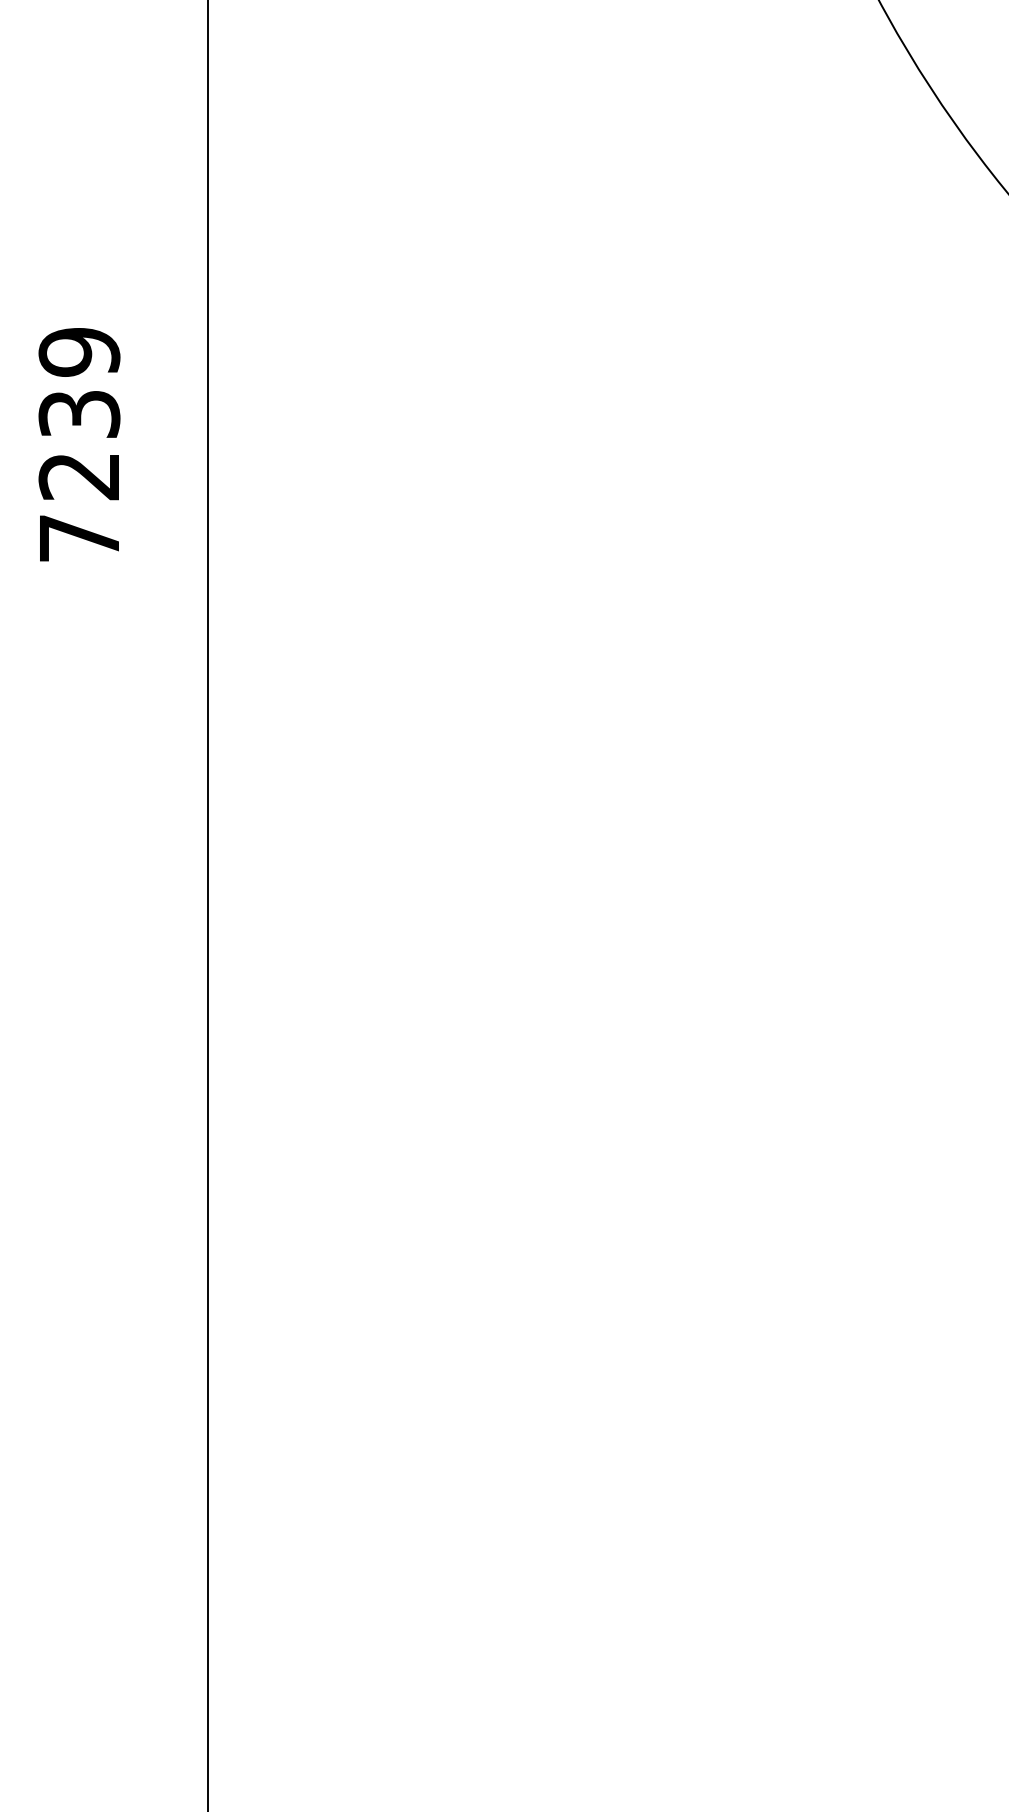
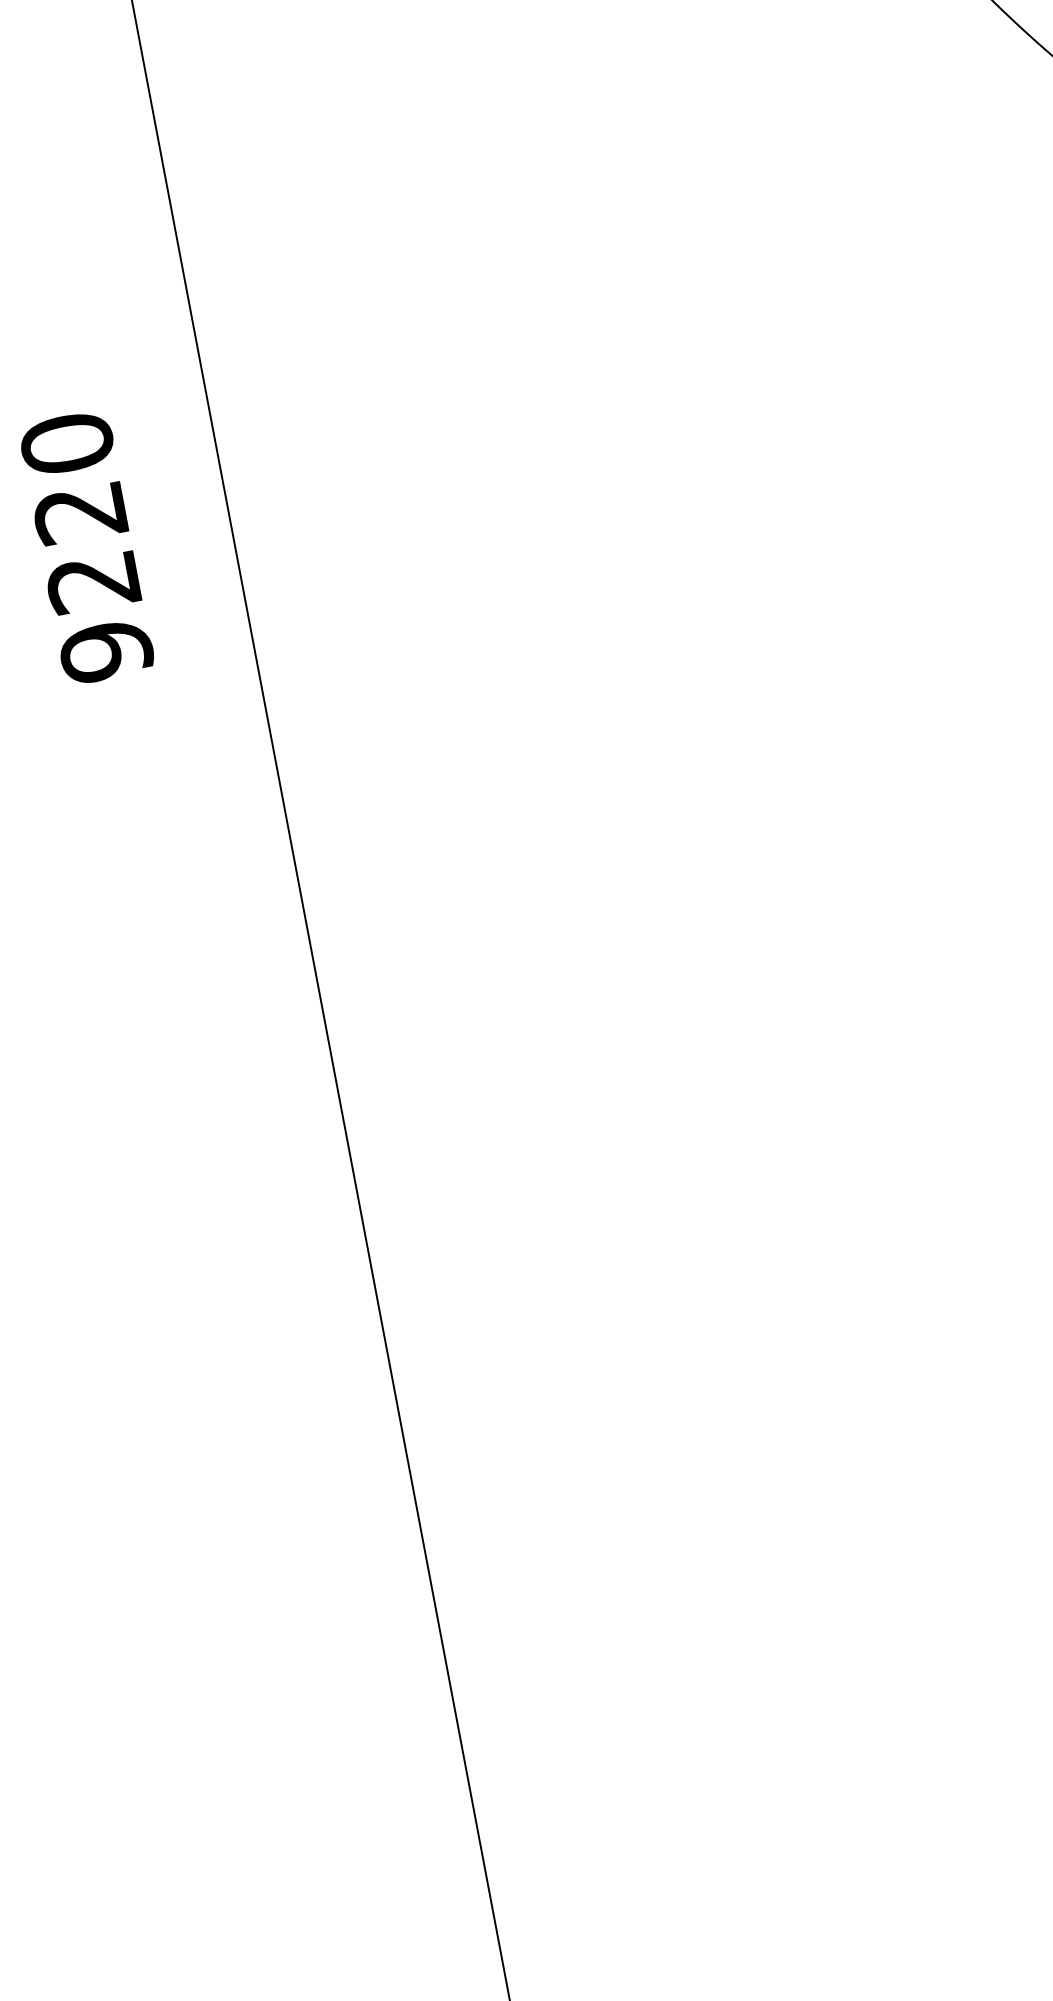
text: (79, 445) -> (86, 547), 7239 -> 9220

